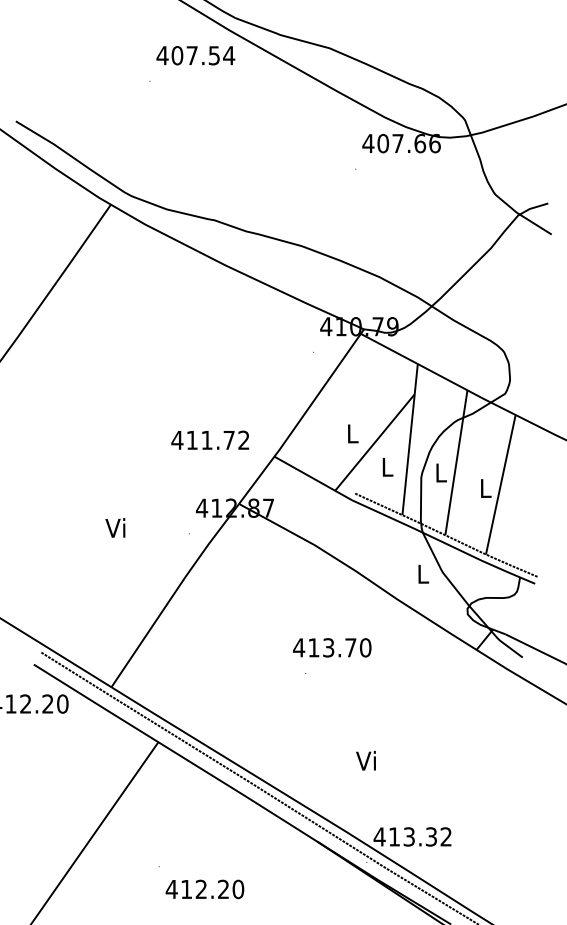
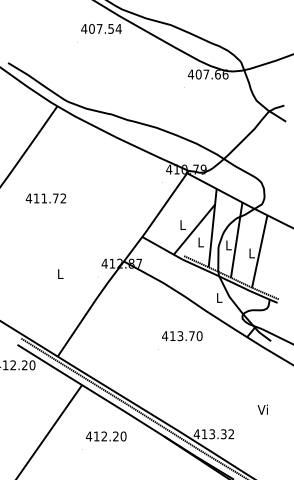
text: (209, 440) -> (45, 198), moved
text: (114, 527) -> (59, 273), Vi -> L
text: (332, 648) -> (182, 336), moved
text: (365, 760) -> (262, 409), moved
text: (203, 889) -> (105, 436), moved

